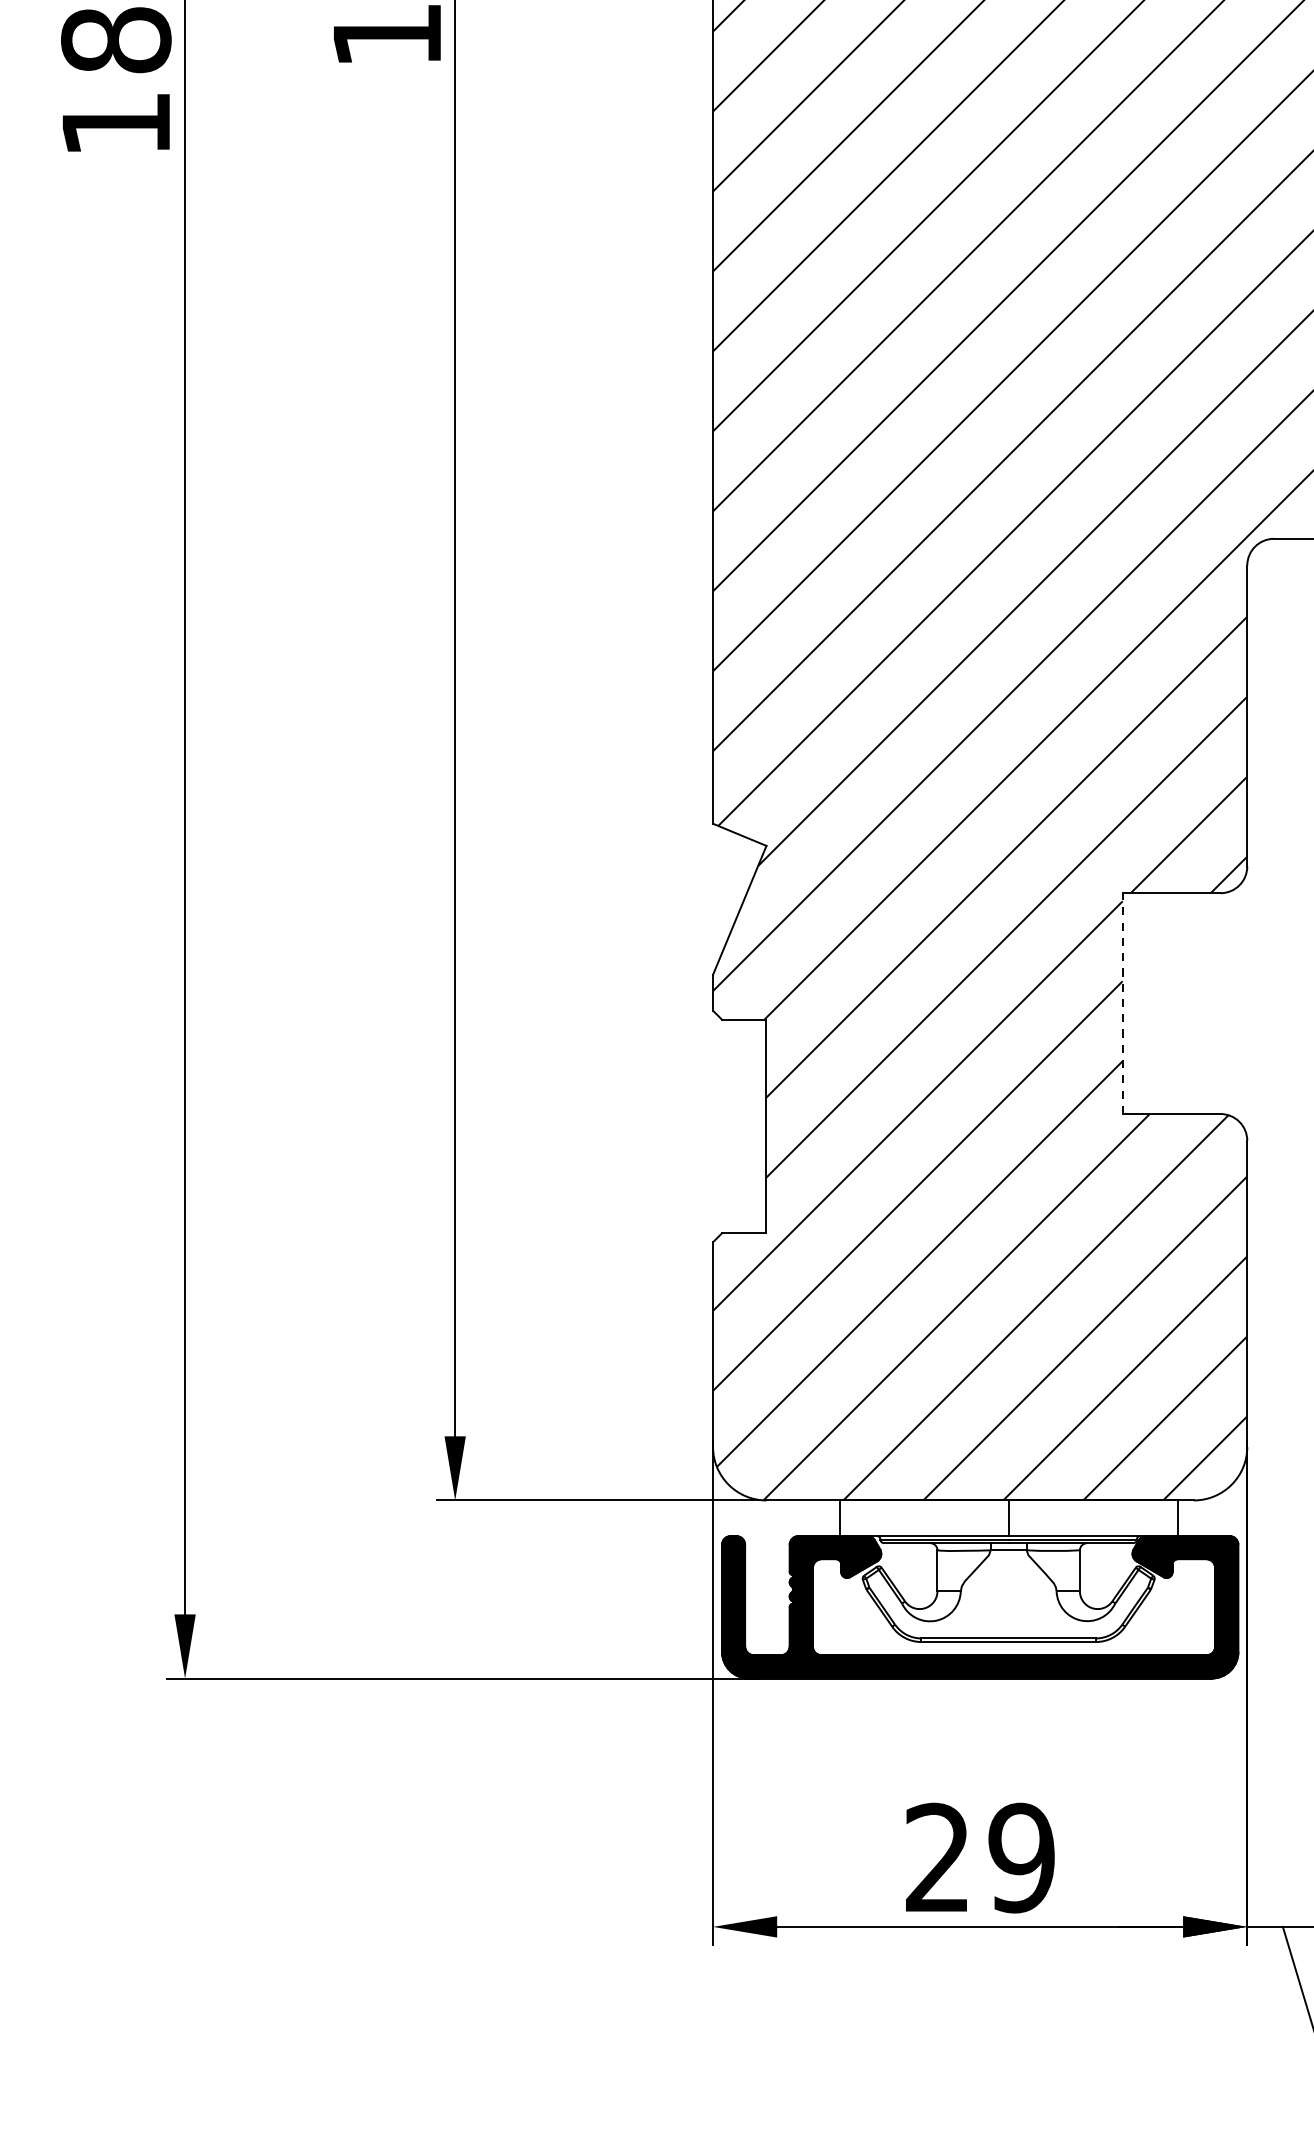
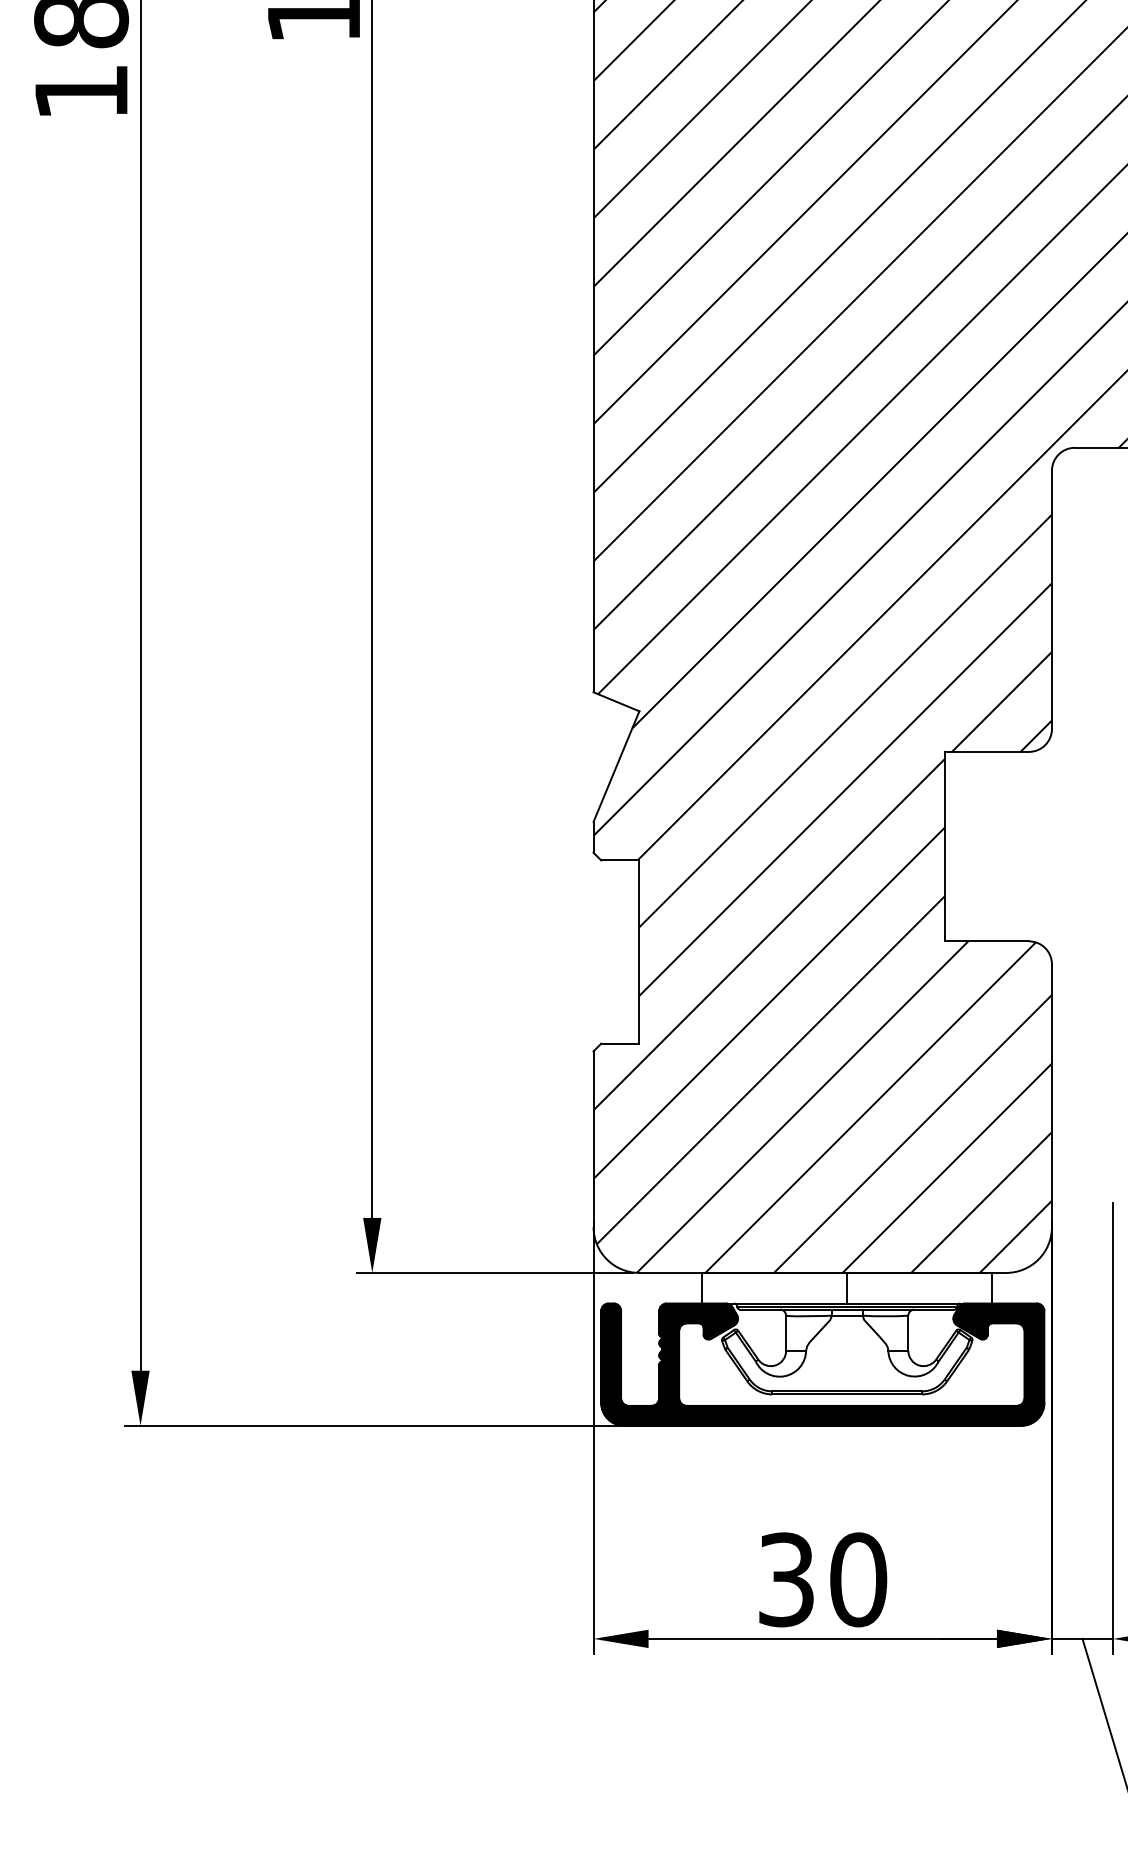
line: (1123, 1003) -> (945, 846), dashed -> solid
text: (981, 1857) -> (823, 1579), 29 -> 30

